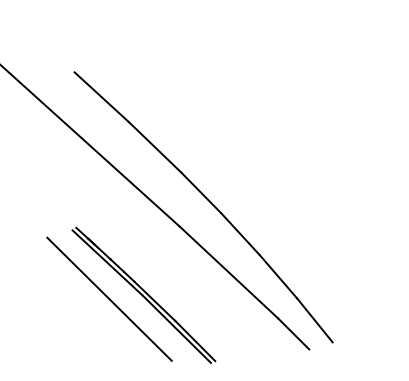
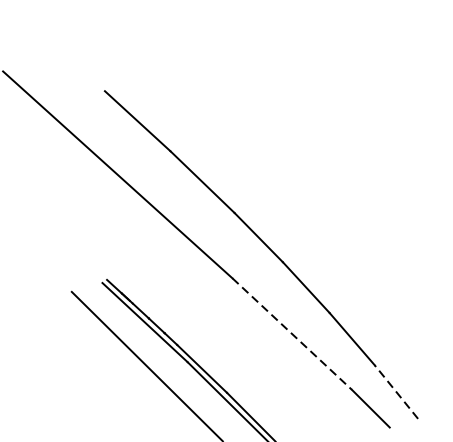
line: (229, 272) -> (292, 334), solid -> dashed
line: (314, 319) -> (396, 391), solid -> dashed

